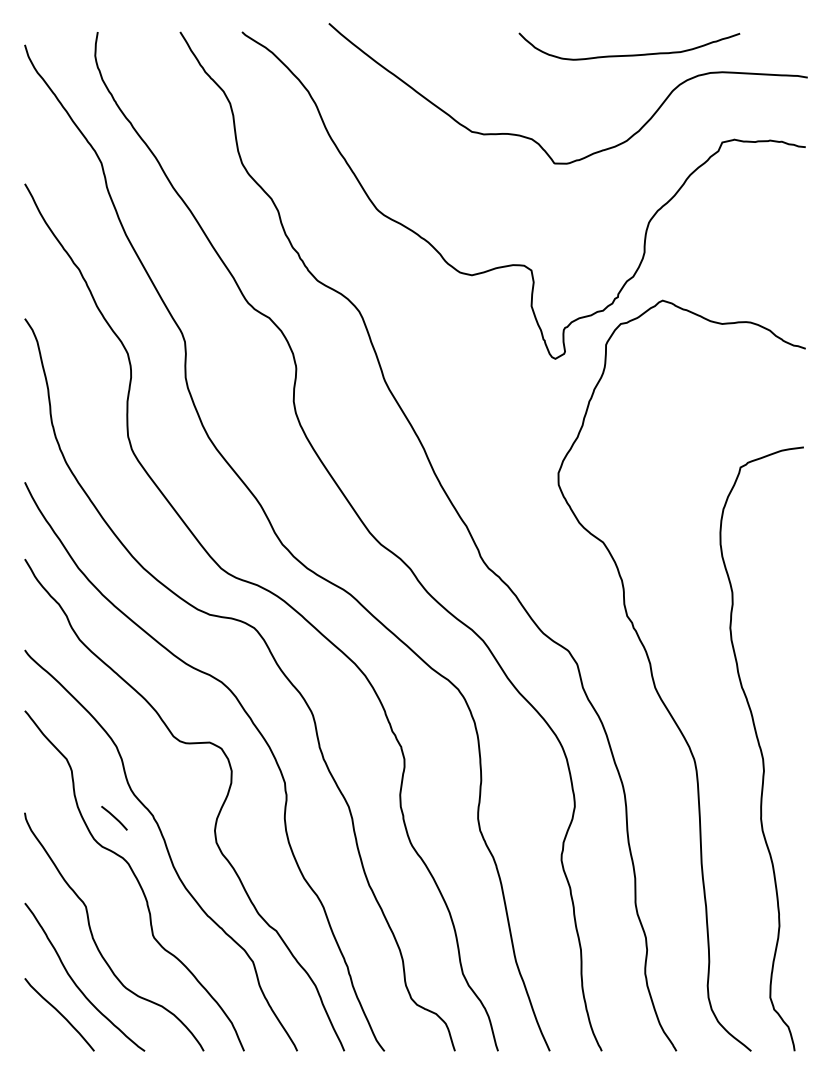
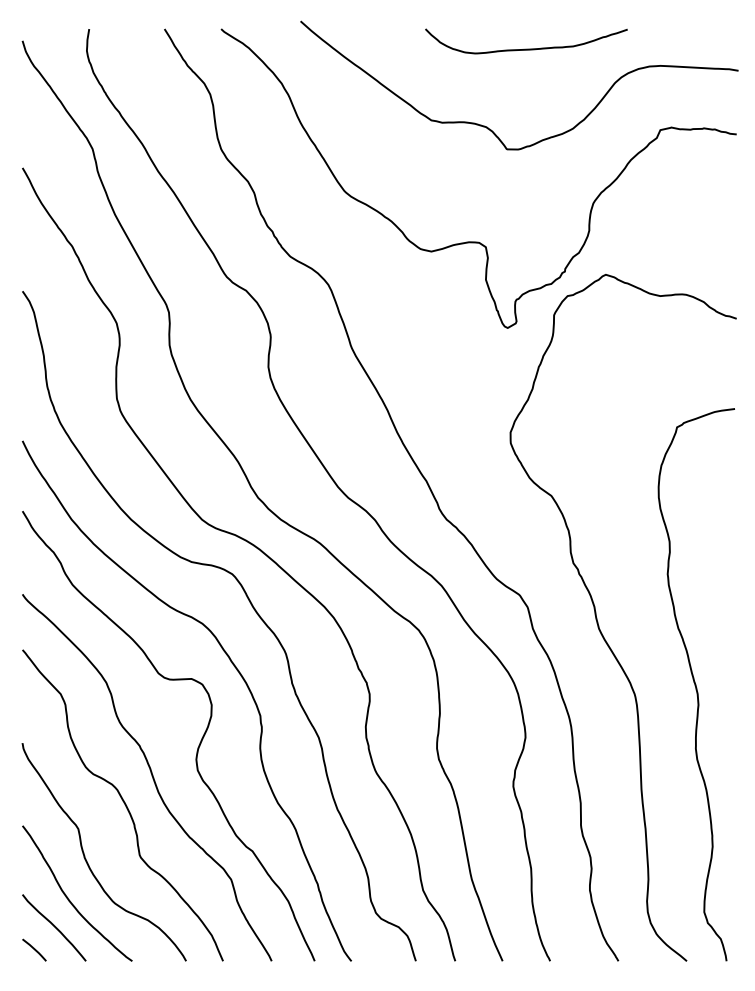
curve: (629, 54) -> (526, 48), moved
line: (114, 817) -> (34, 949), moved

